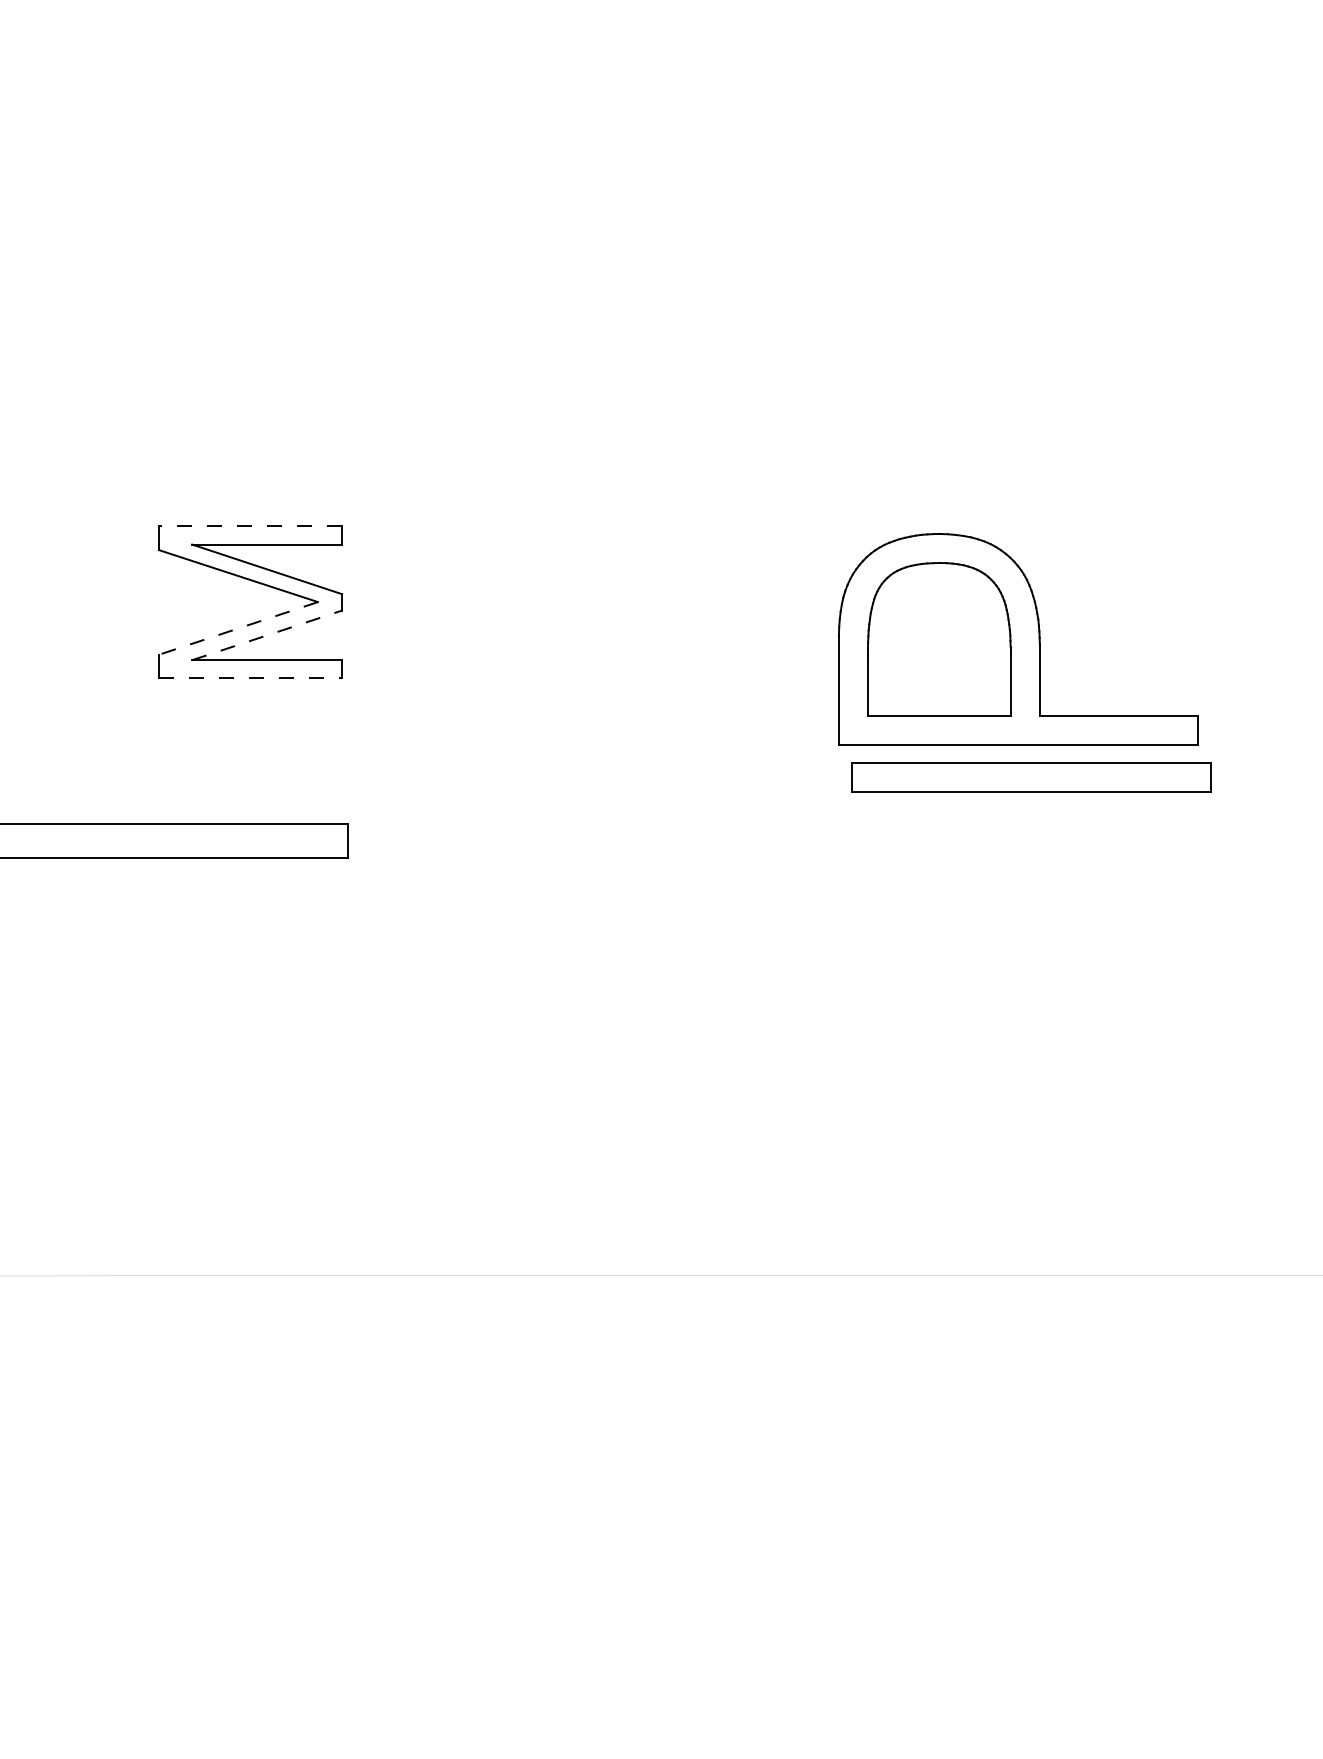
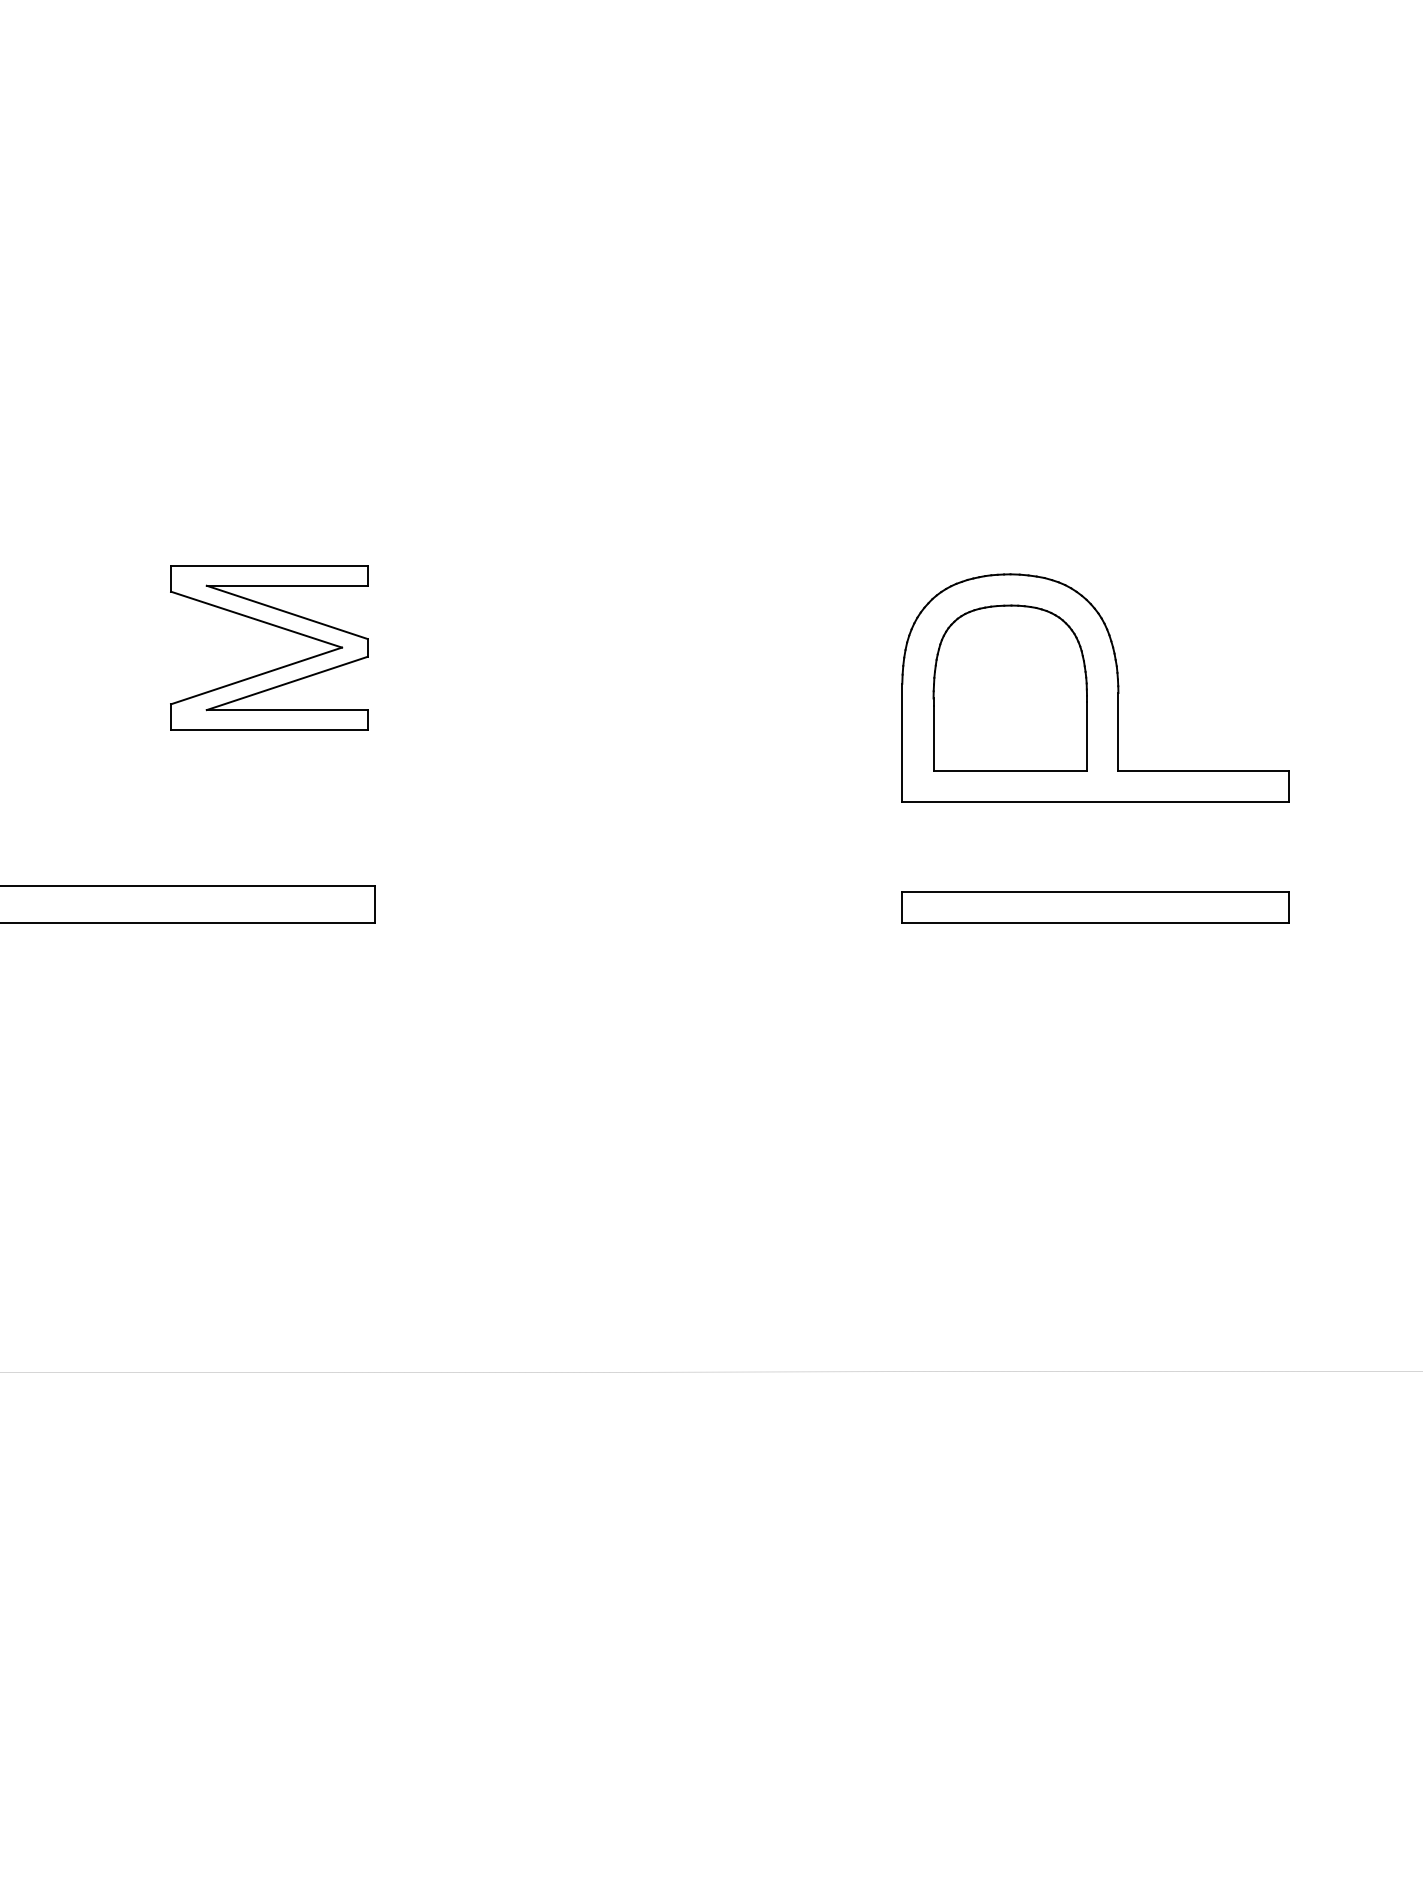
line: (249, 526) -> (268, 566), dashed -> solid
line: (238, 628) -> (256, 676), dashed -> solid
line: (267, 635) -> (287, 683), dashed -> solid
line: (250, 678) -> (269, 729), dashed -> solid
part: (1031, 777) -> (1095, 907), moved

